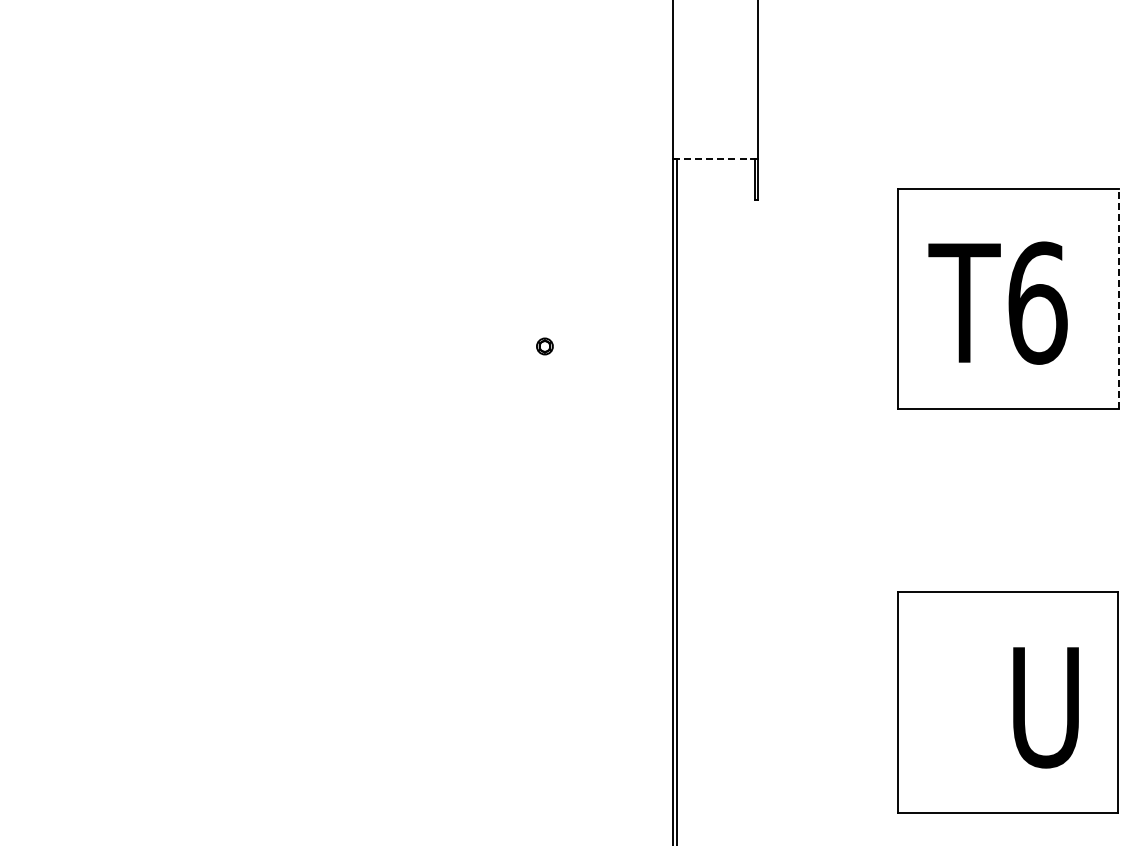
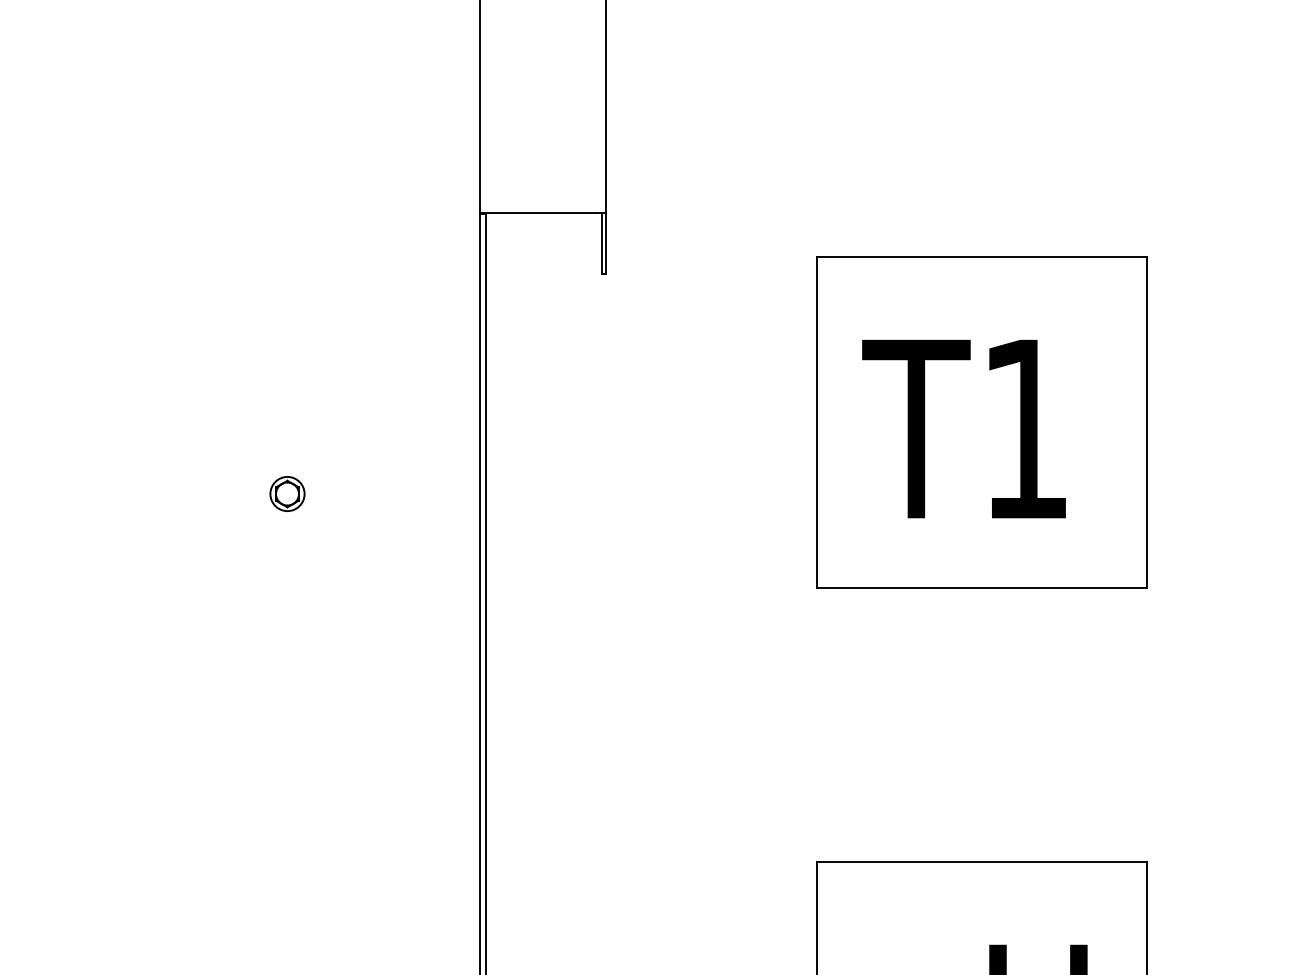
line: (712, 159) -> (538, 213), dashed -> solid
line: (1118, 298) -> (1146, 422), dashed -> solid
text: (1037, 302) -> (1025, 428), T6 -> T1
part: (544, 346) -> (286, 494), size x1.43

